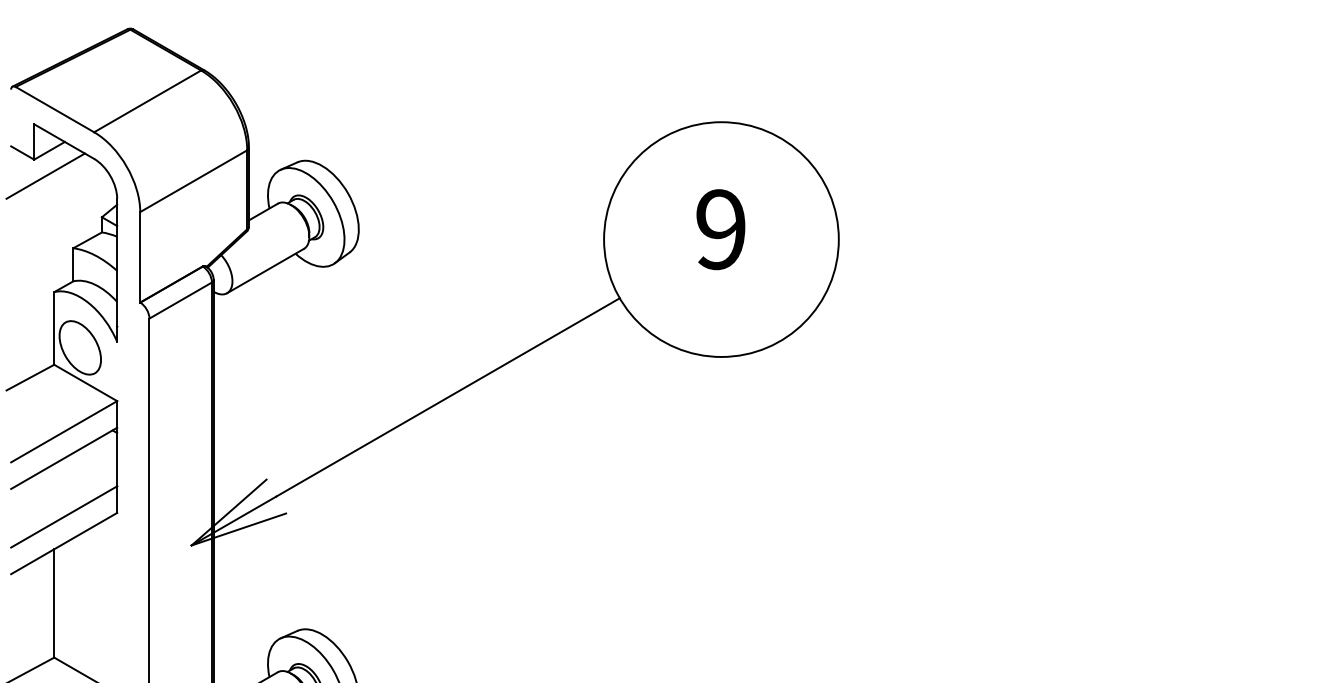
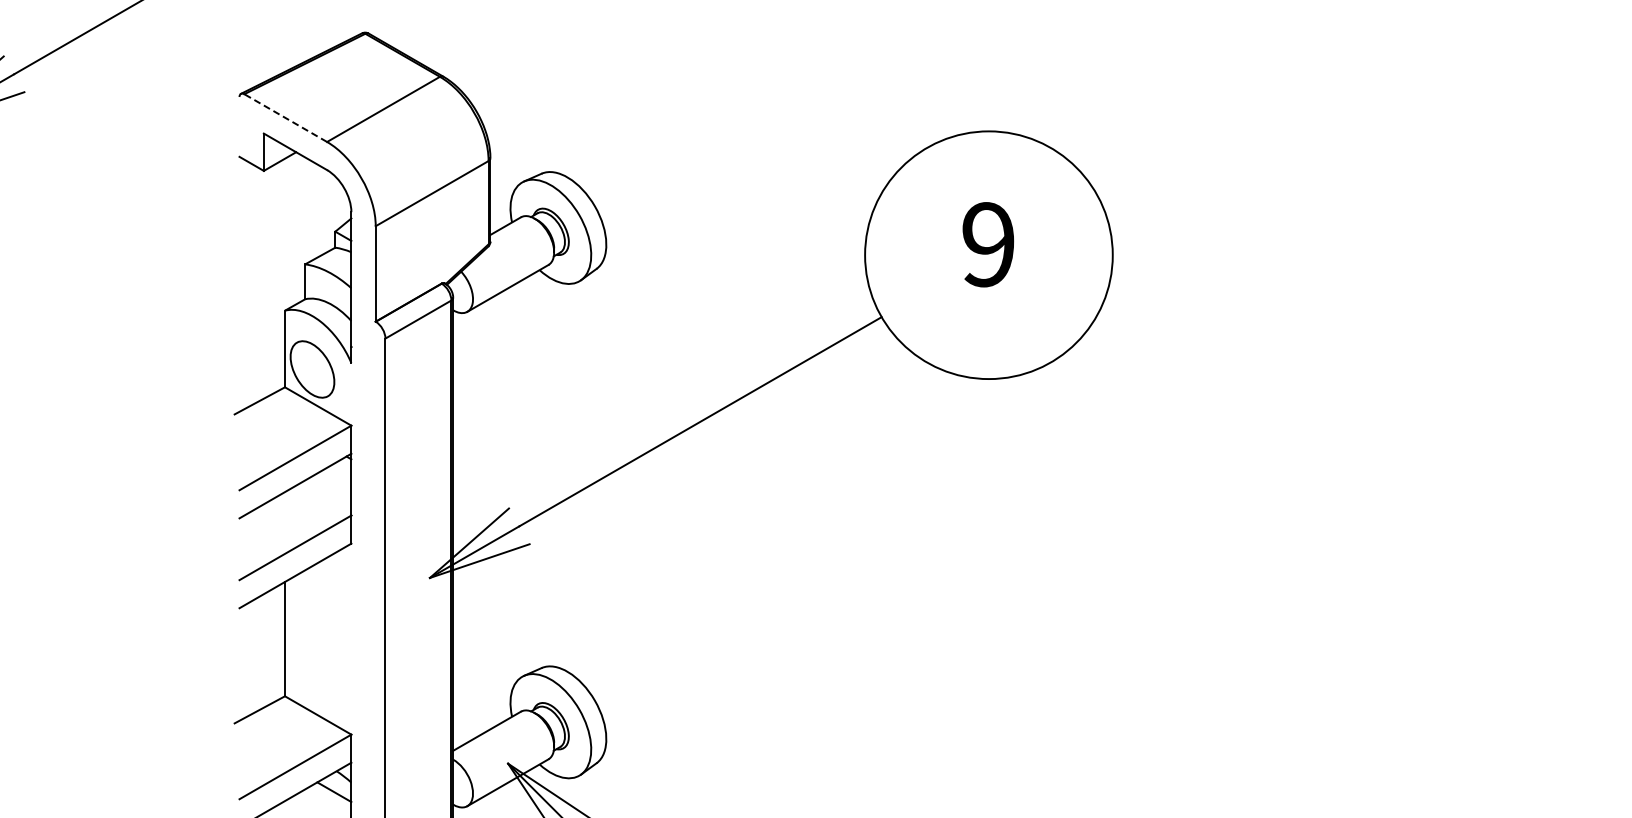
line: (54, 109) -> (285, 118), solid -> dashed
line: (45, 176) -> (275, 188), removed

